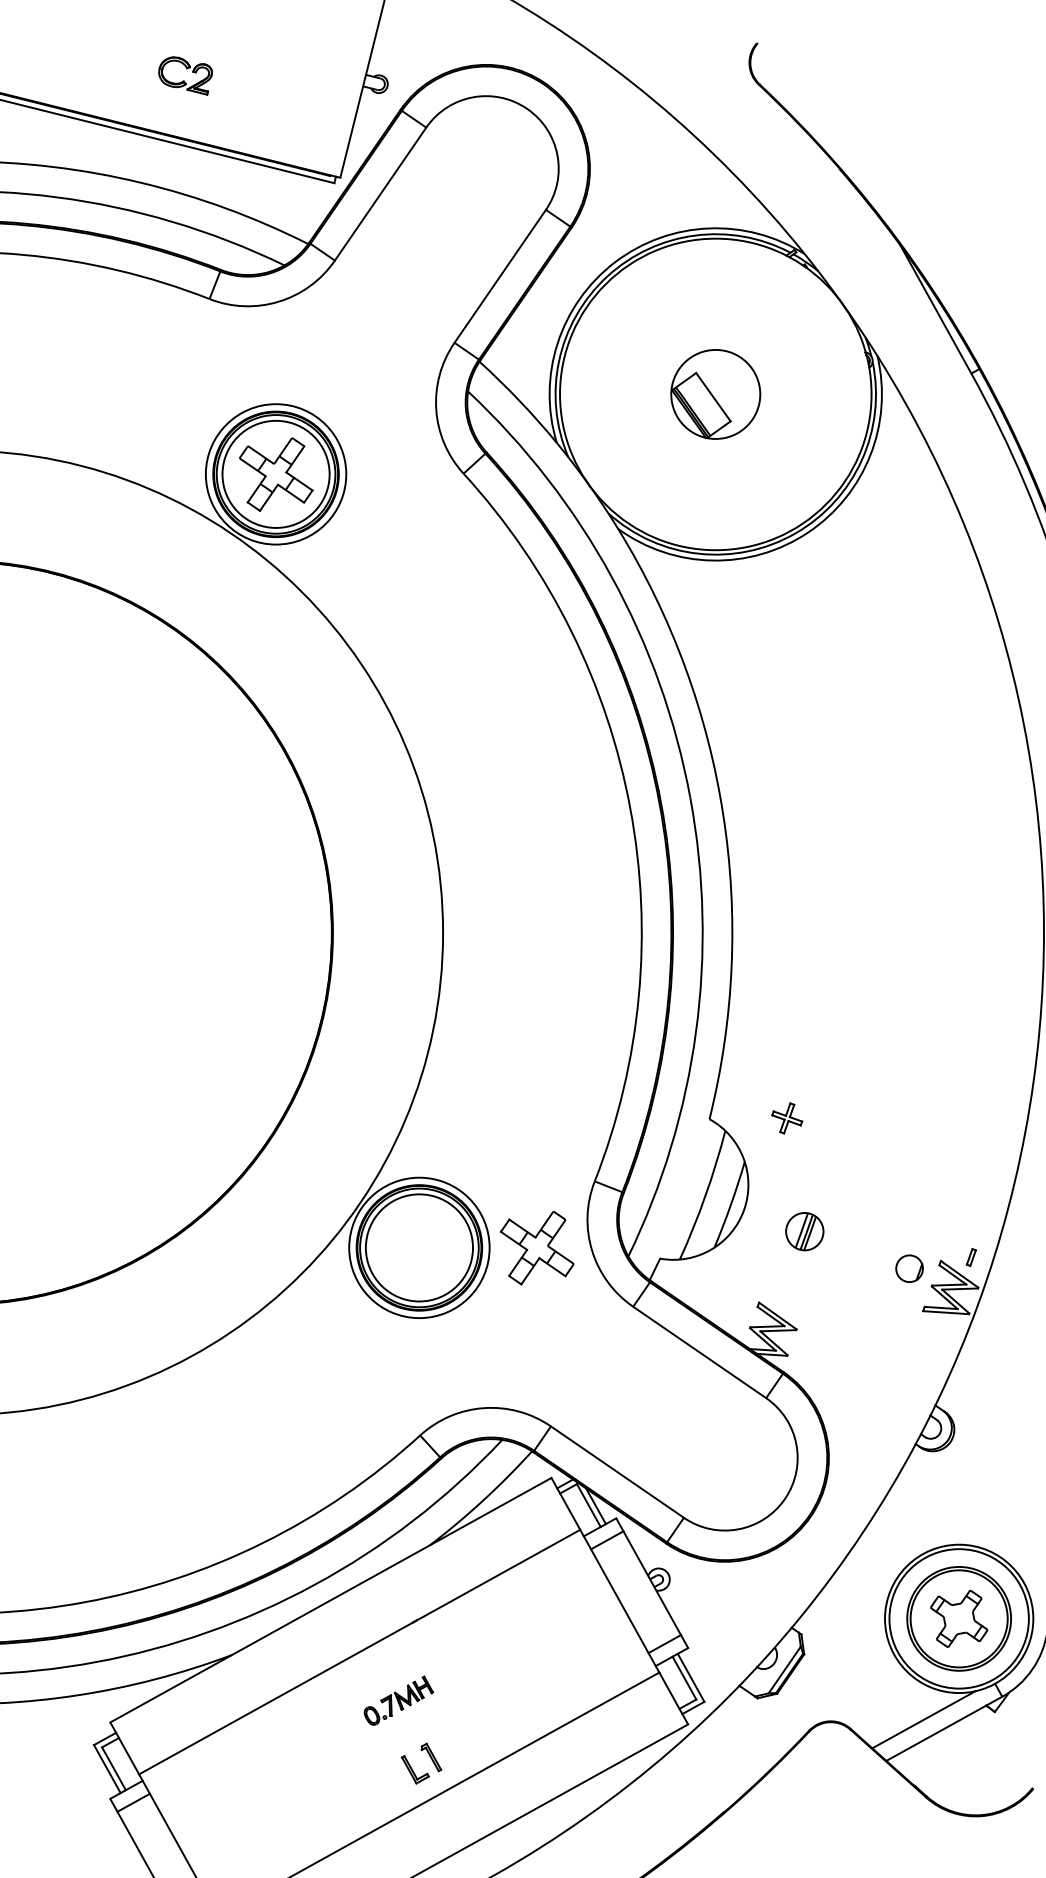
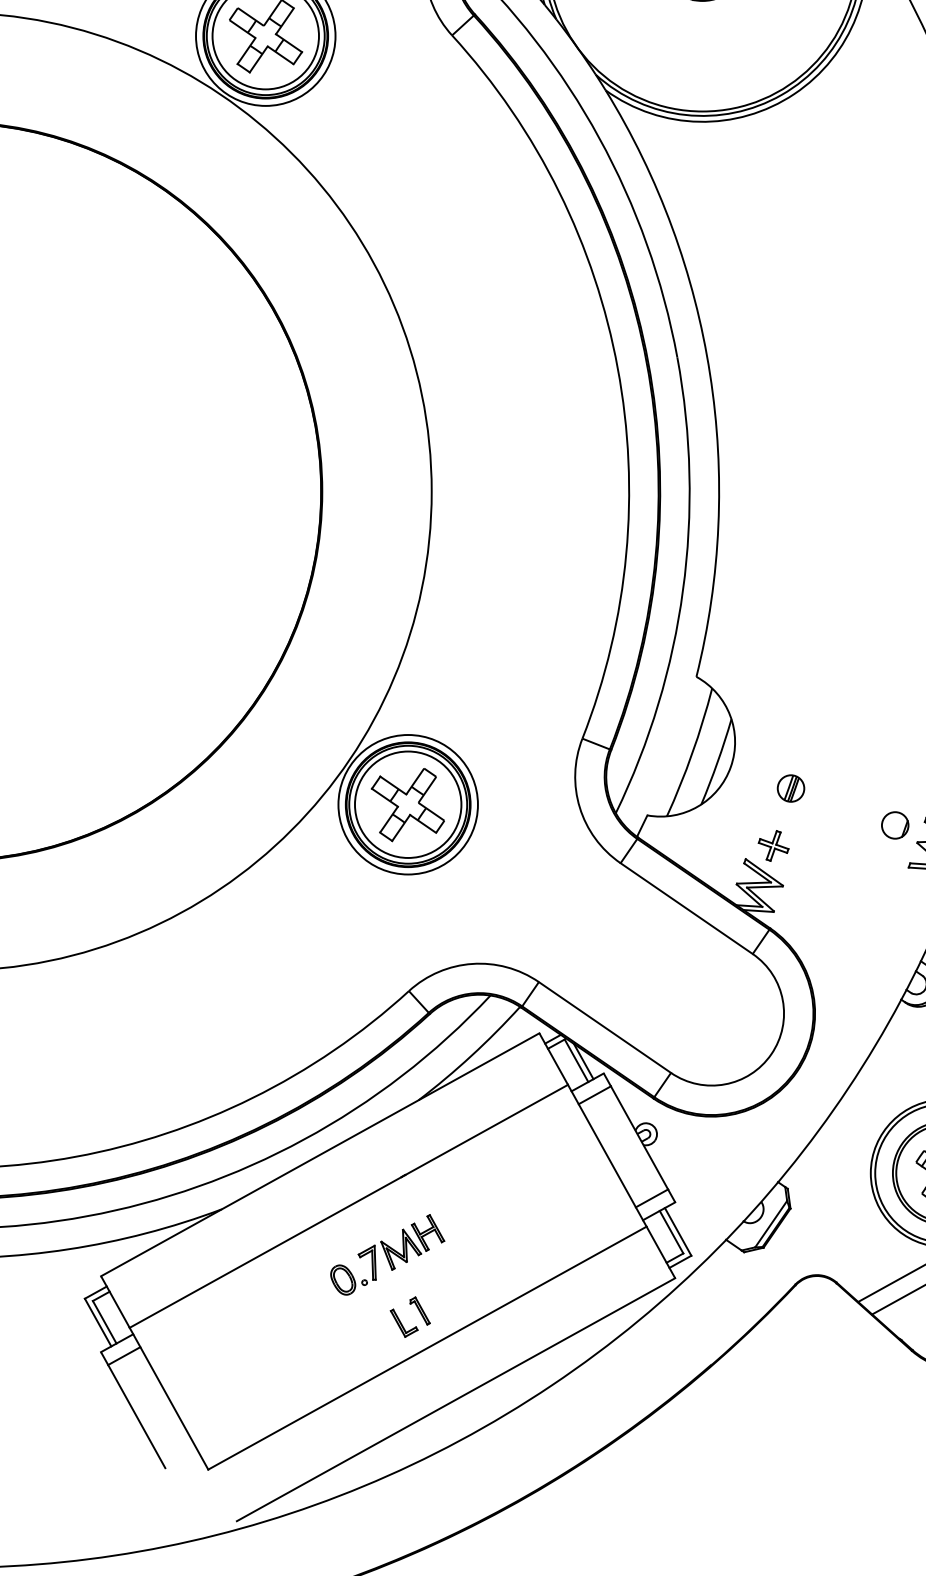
part: (787, 1118) -> (773, 846), moved
part: (804, 1231) -> (790, 788), size x0.71
part: (536, 1248) -> (407, 805), moved
part: (398, 1700) -> (387, 1254), size x1.67

